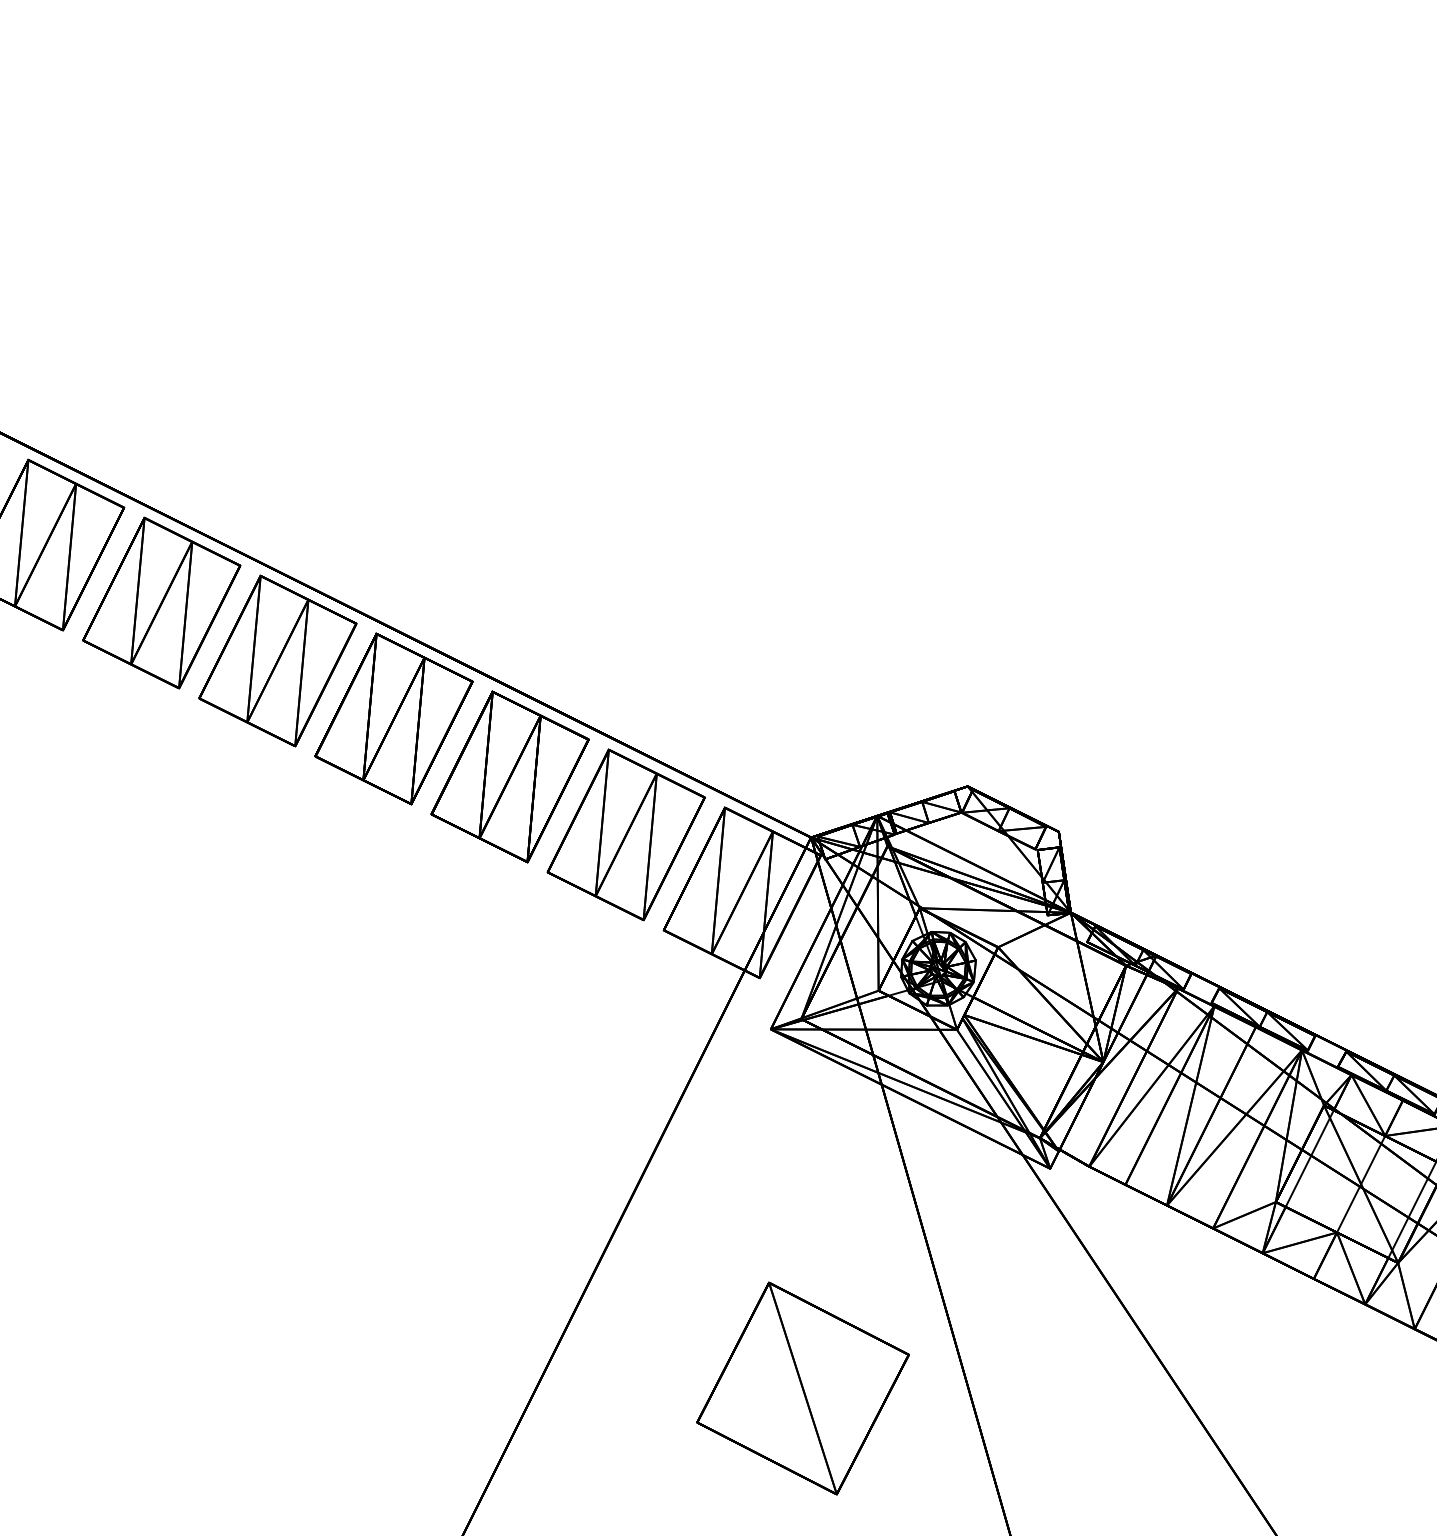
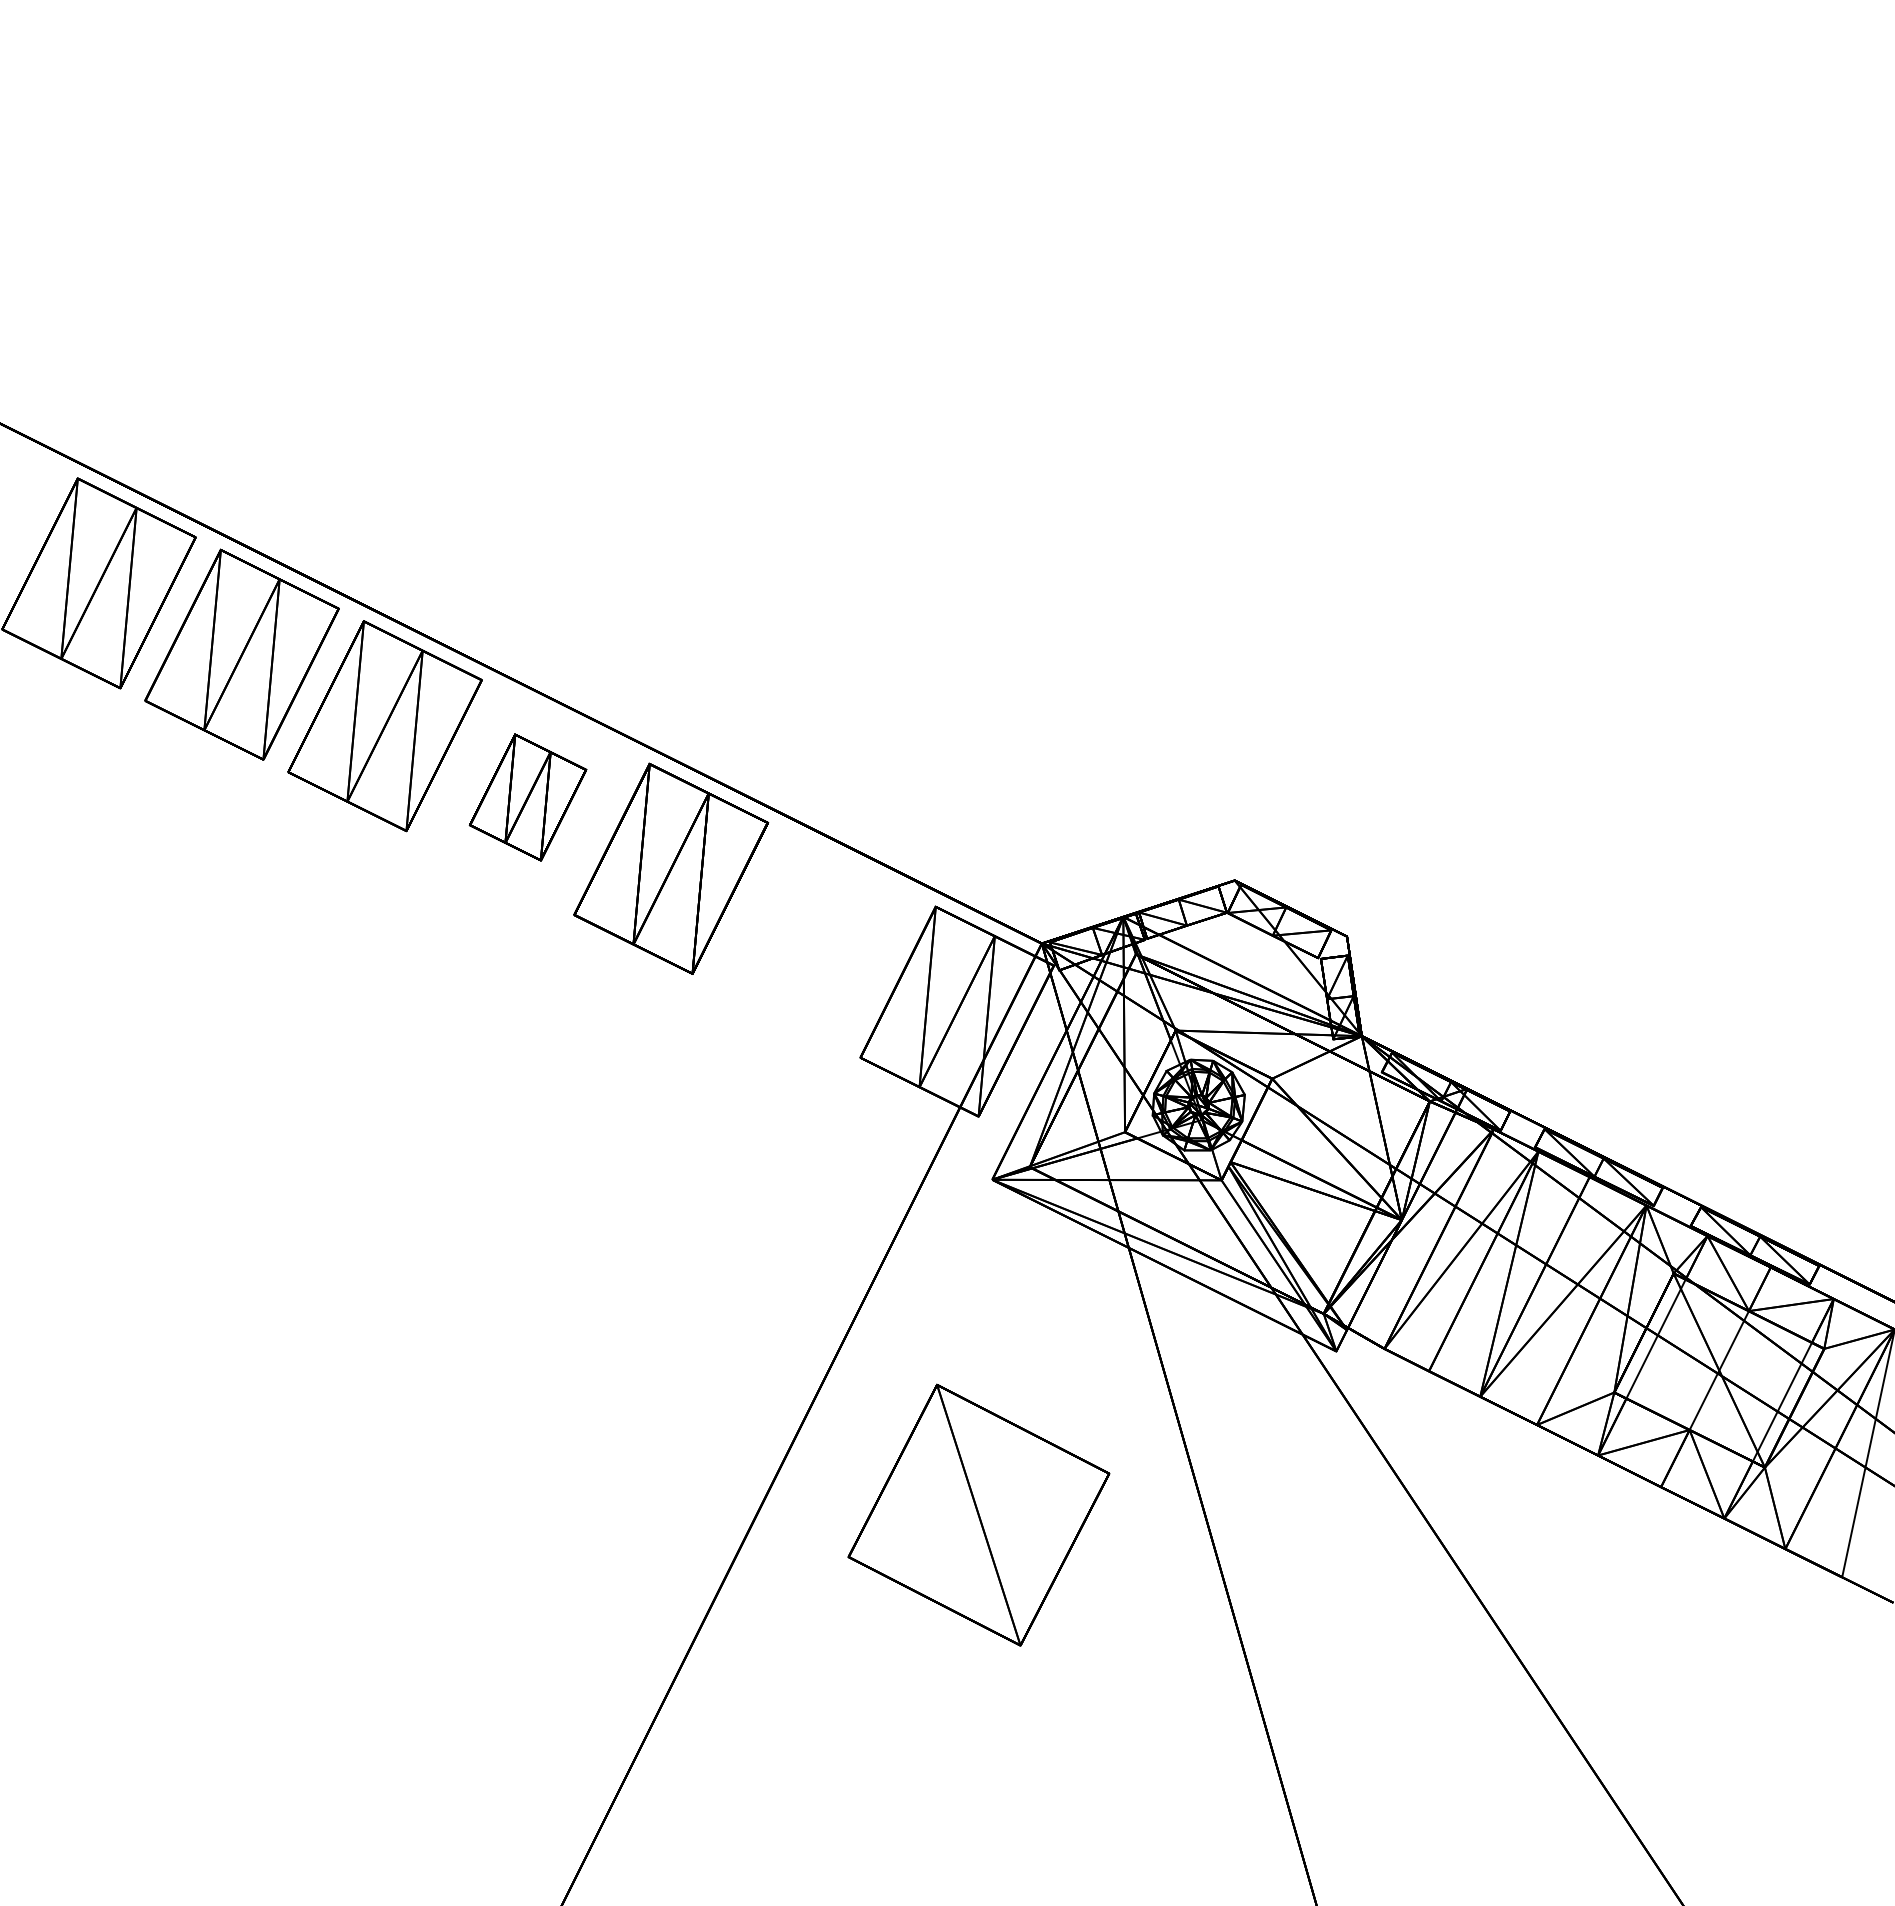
part: (393, 718) -> (527, 797), size x0.6
part: (625, 835) -> (813, 940), removed
part: (802, 1387) -> (978, 1514), moved

